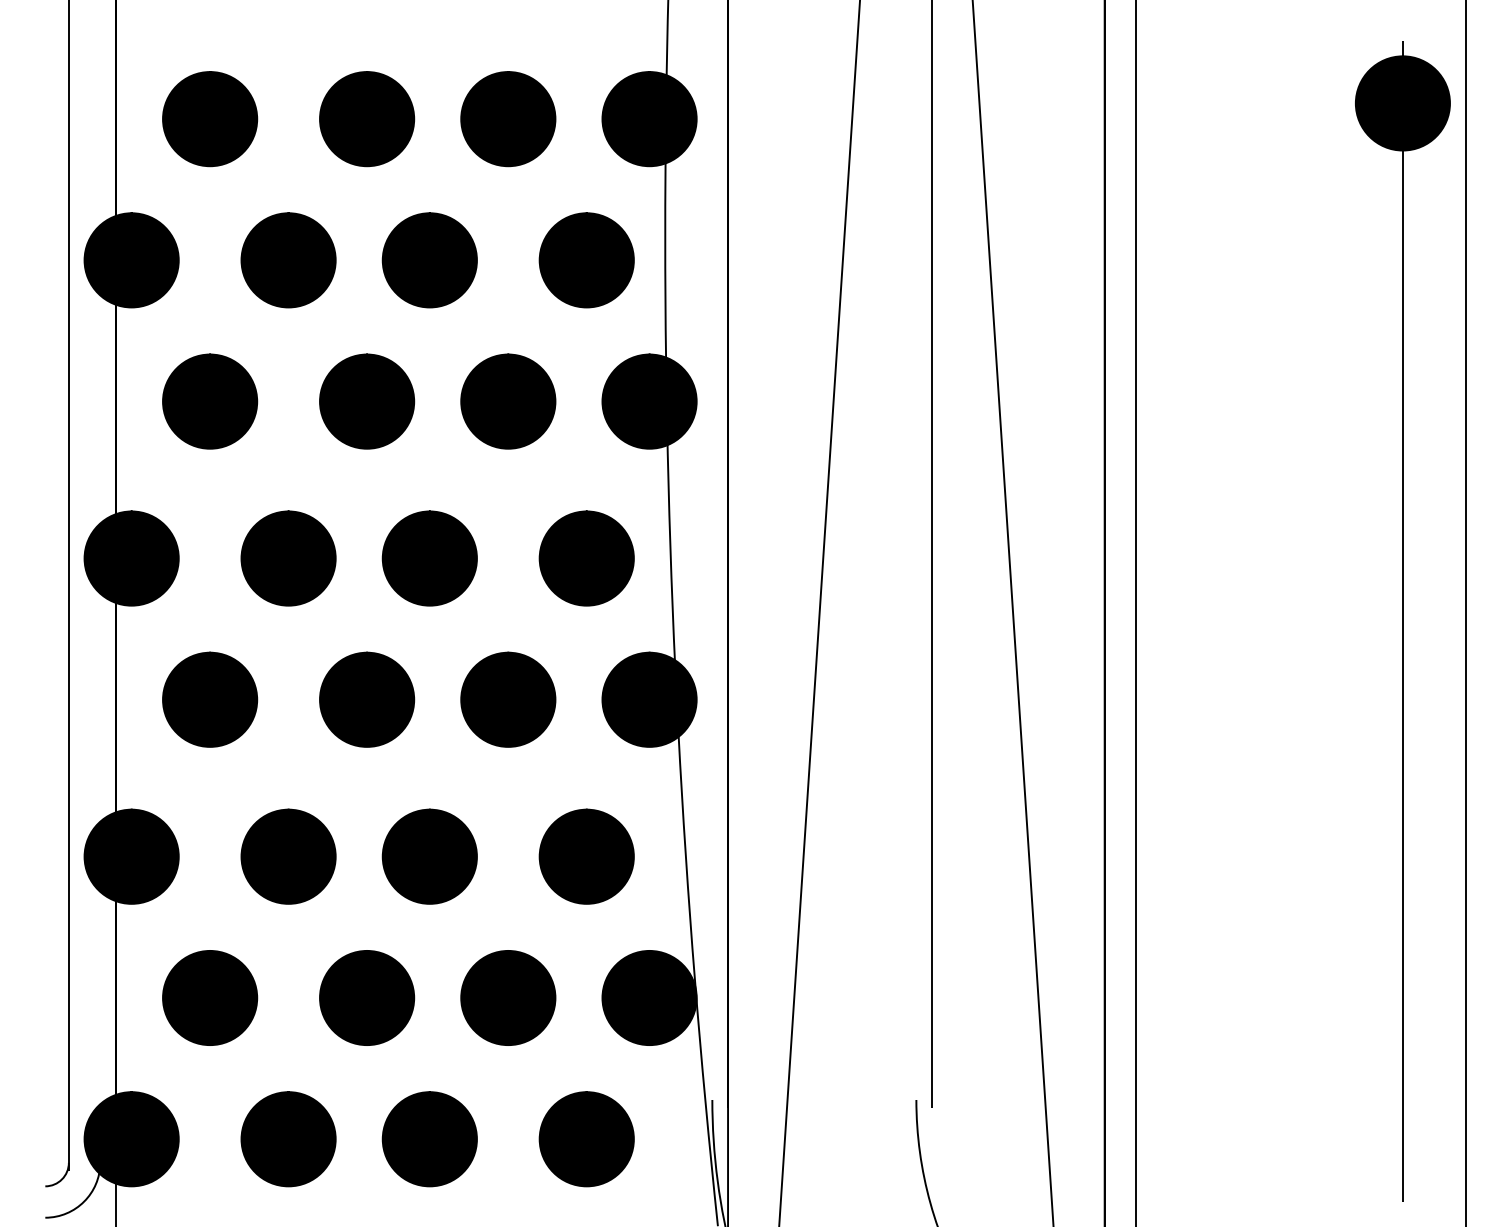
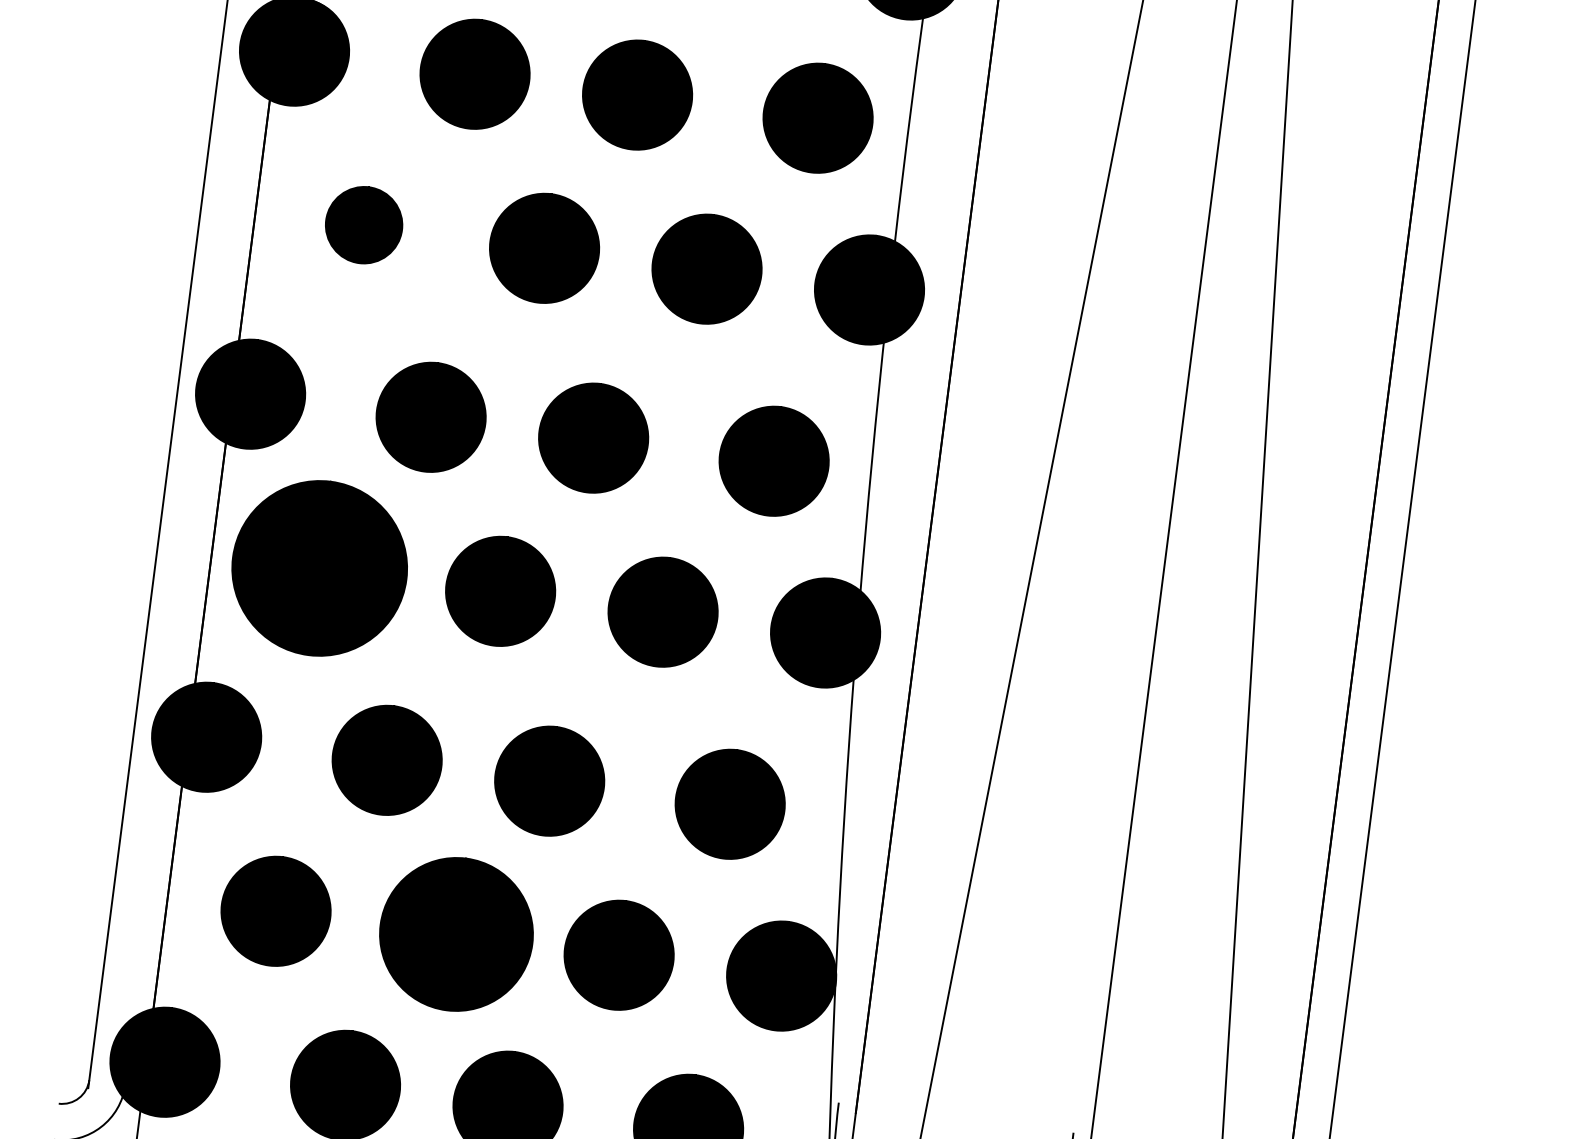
part: (210, 401) -> (364, 225), size x0.7
part: (210, 699) -> (320, 567), size x1.6
part: (367, 997) -> (457, 933), size x1.4

